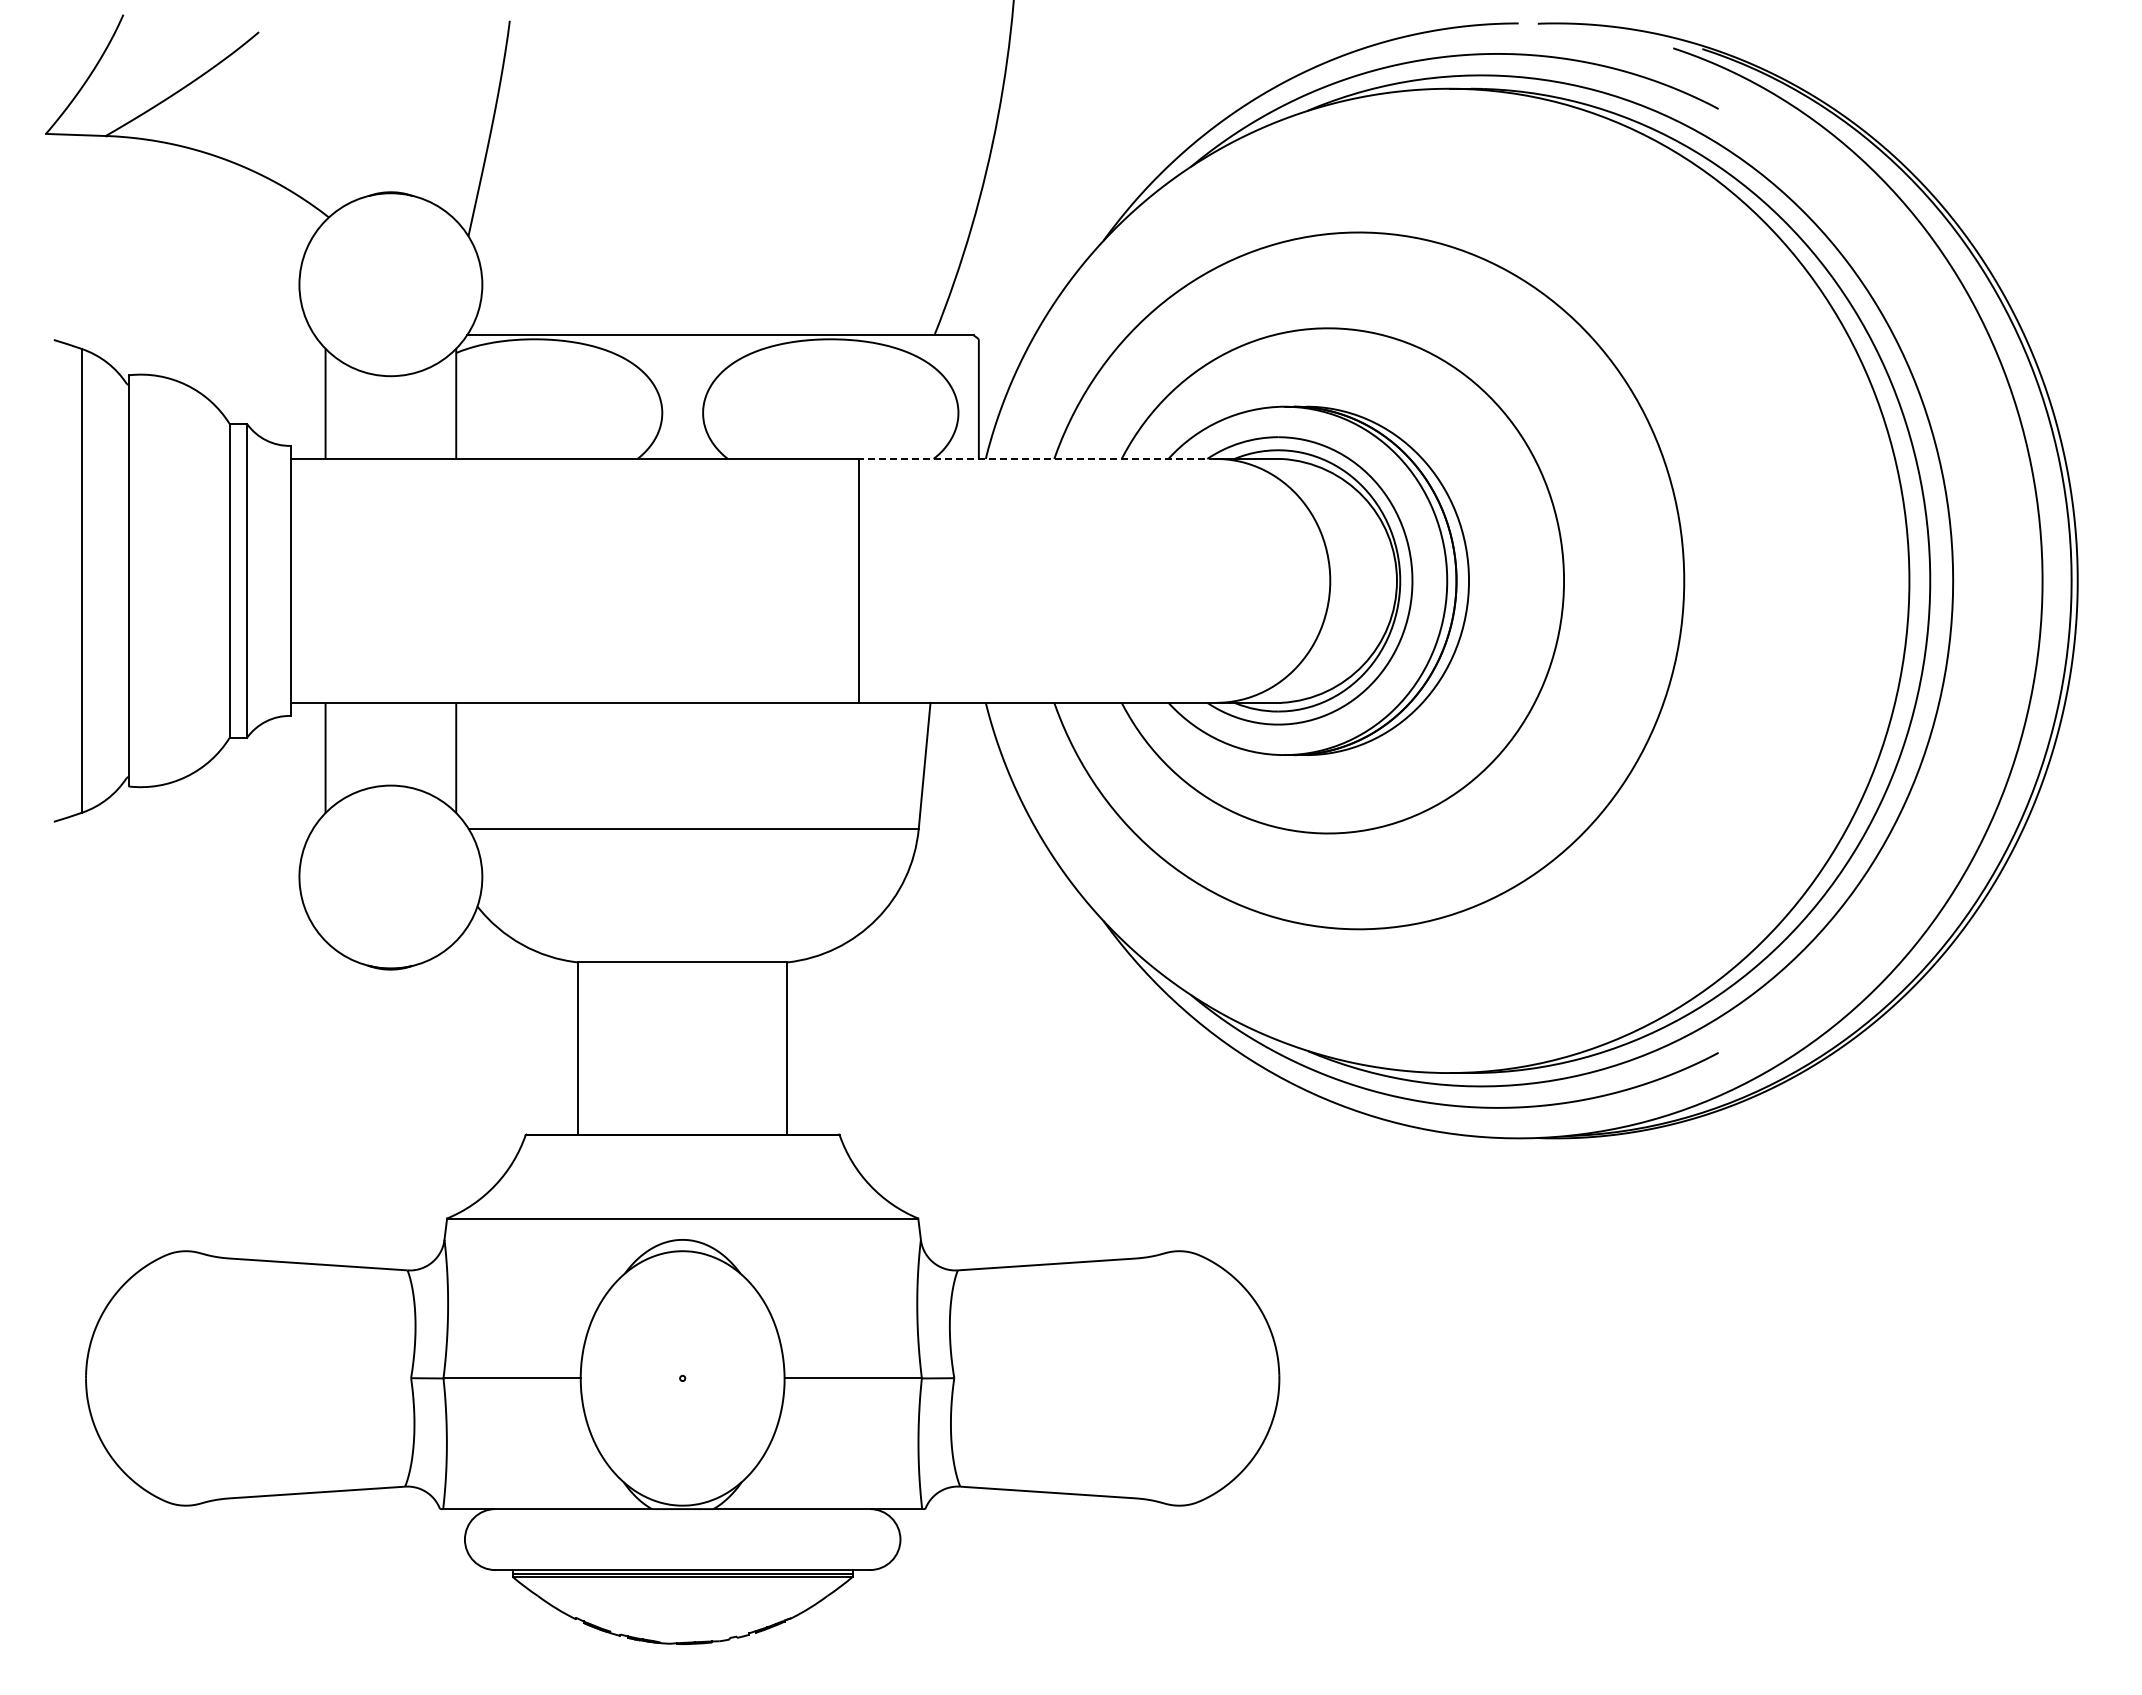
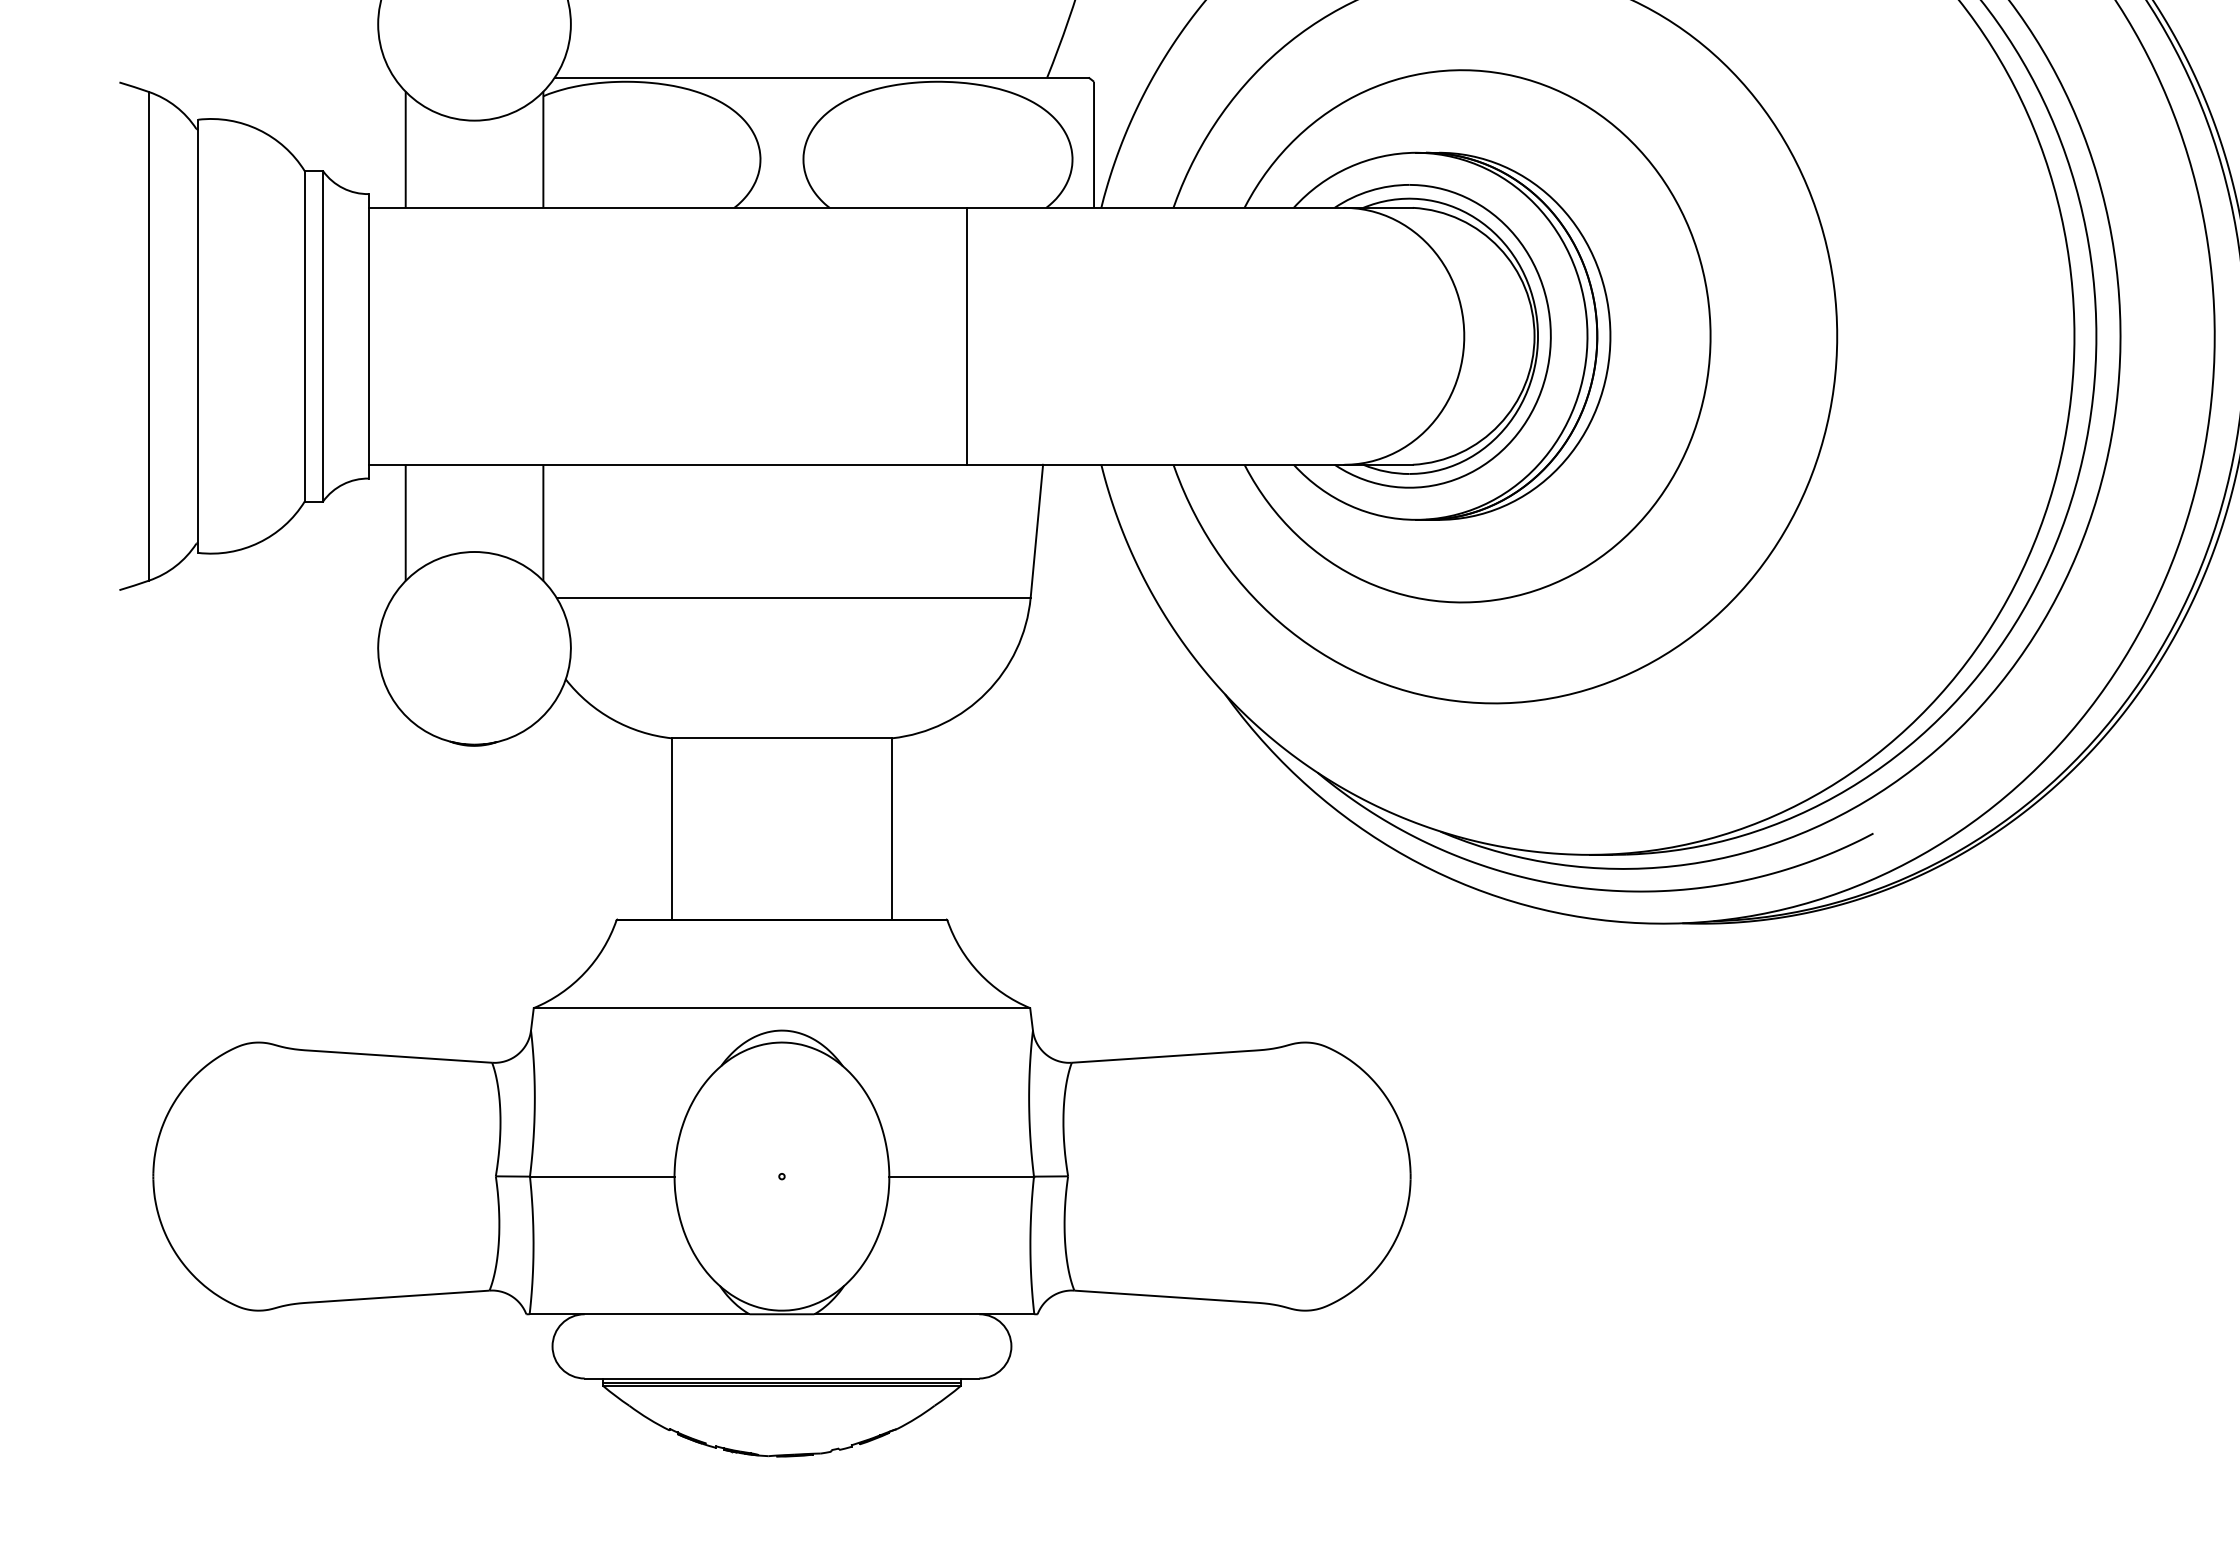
line: (1037, 458) -> (1155, 207), dashed -> solid

